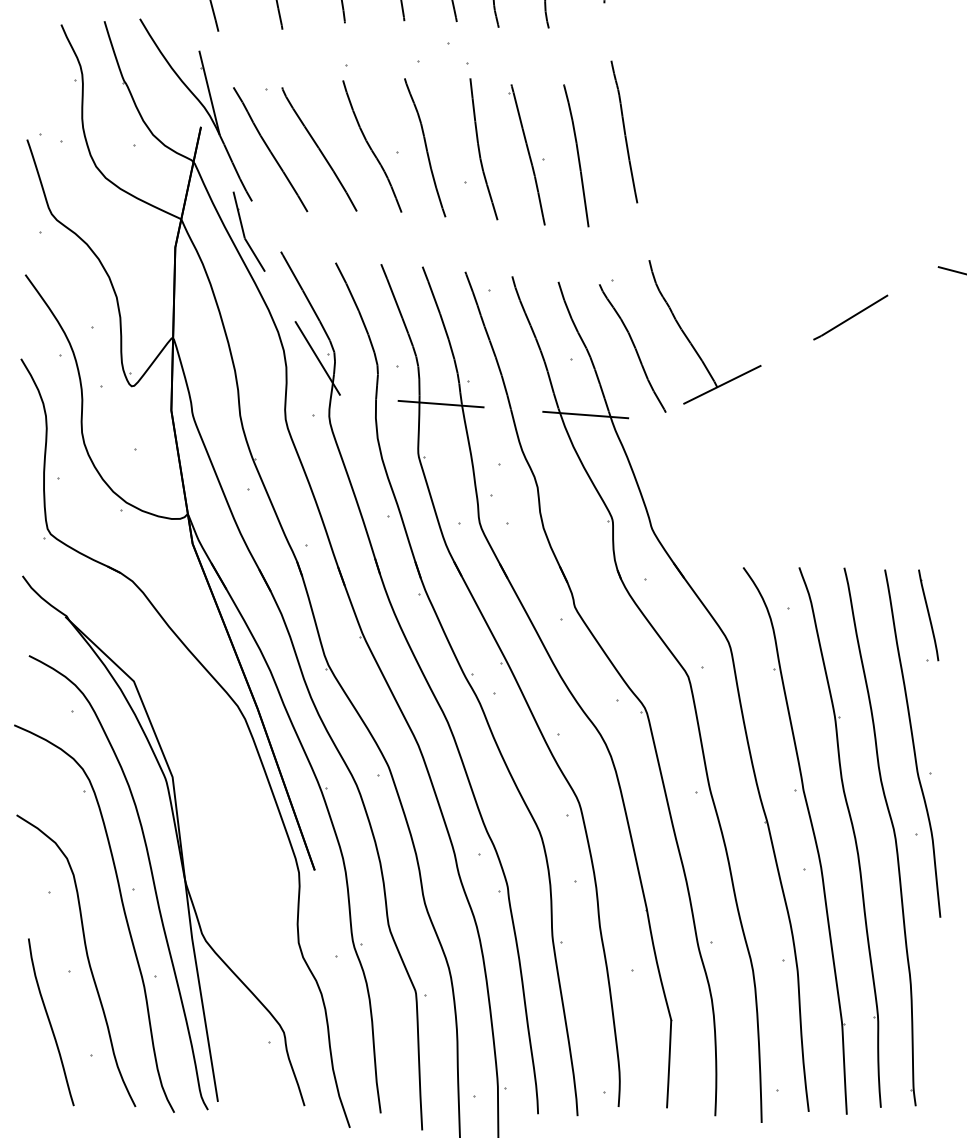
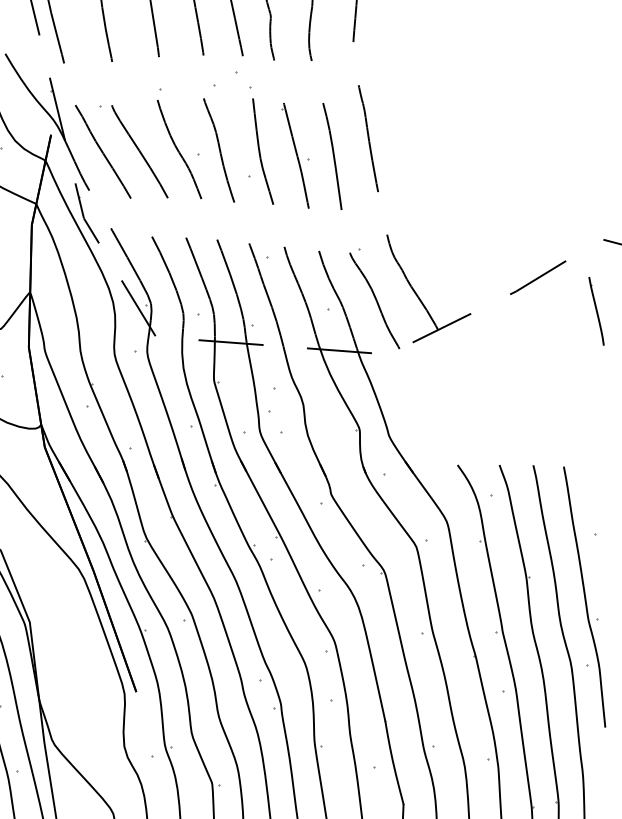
line: (928, 615) -> (596, 311), moved

